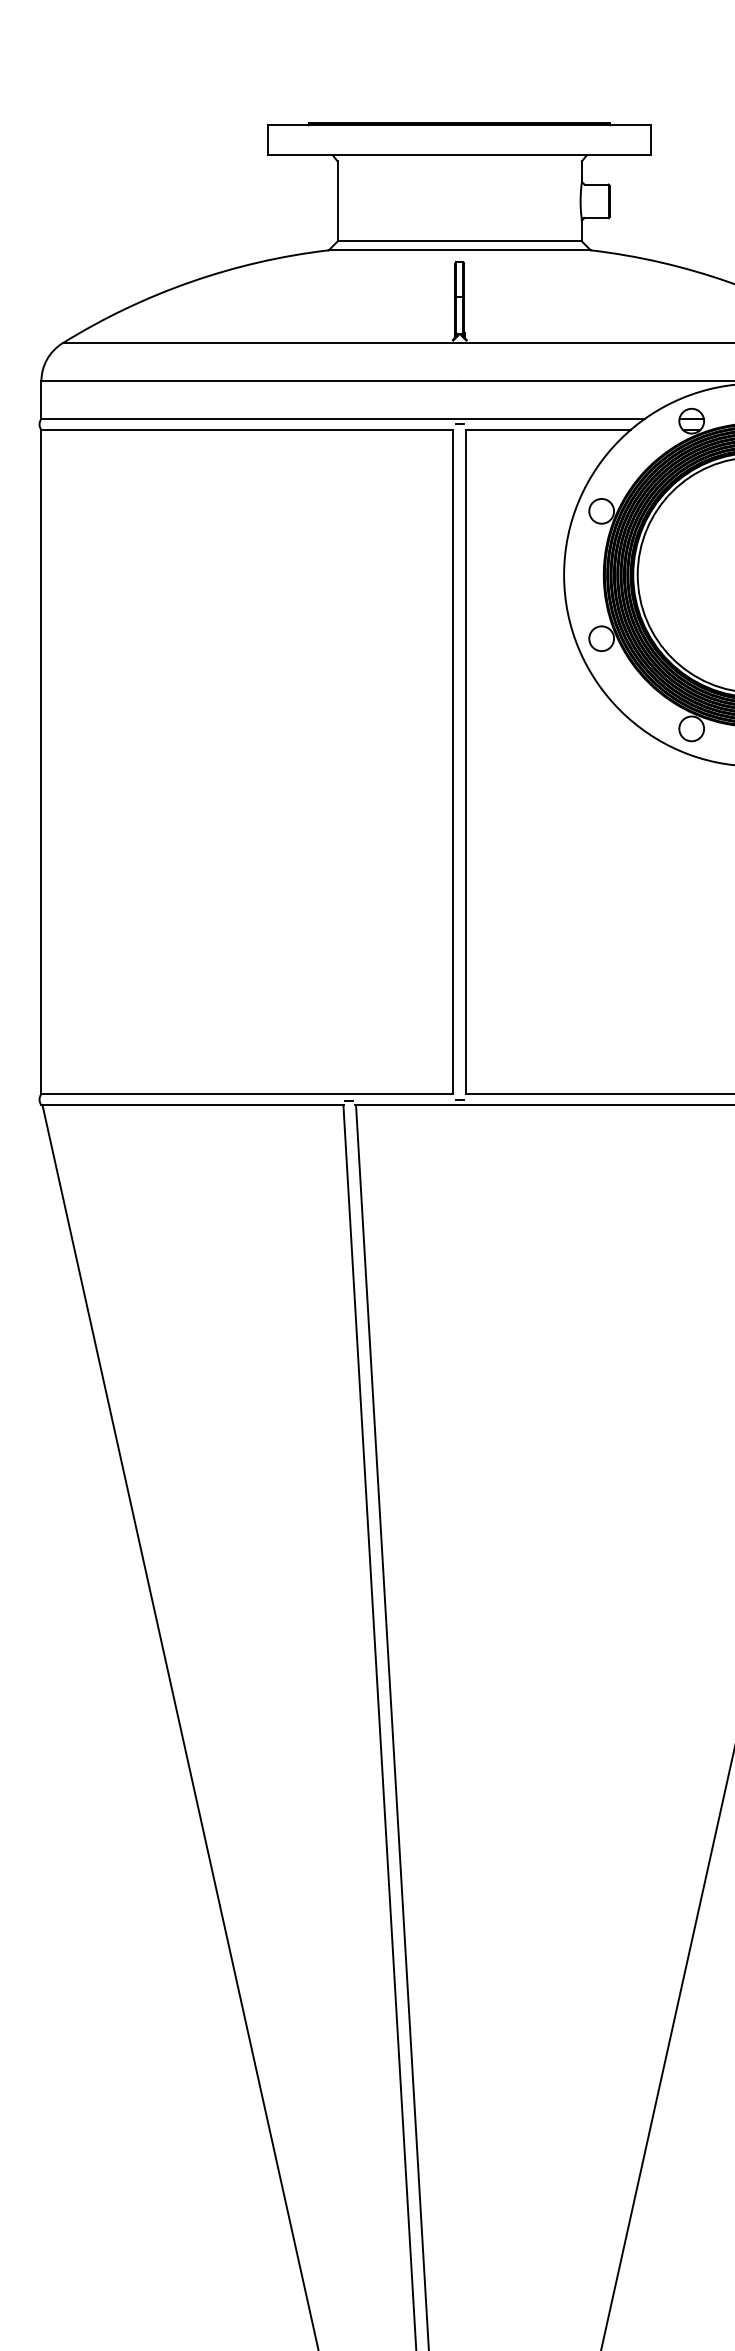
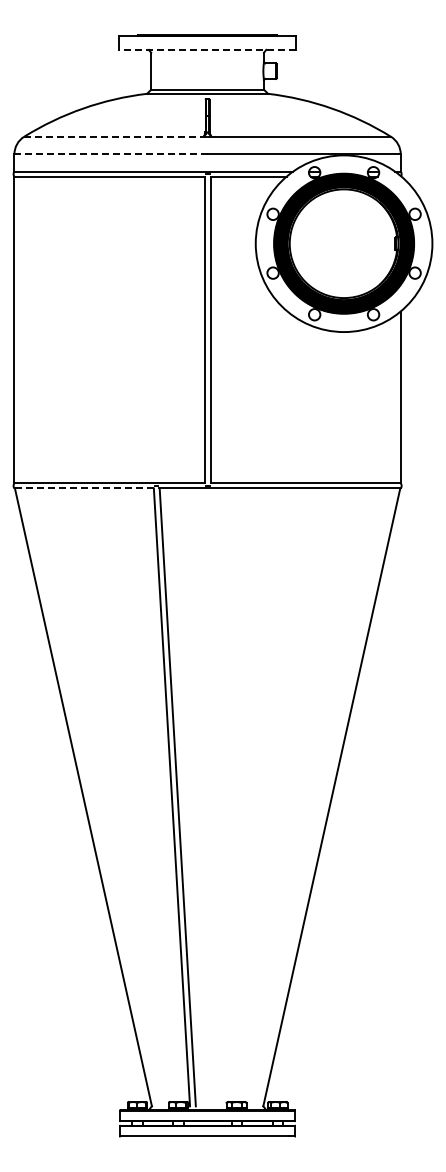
line: (459, 154) -> (207, 49), solid -> dashed
line: (260, 342) -> (115, 136), solid -> dashed
line: (251, 381) -> (111, 154), solid -> dashed
line: (193, 1105) -> (84, 488), solid -> dashed

